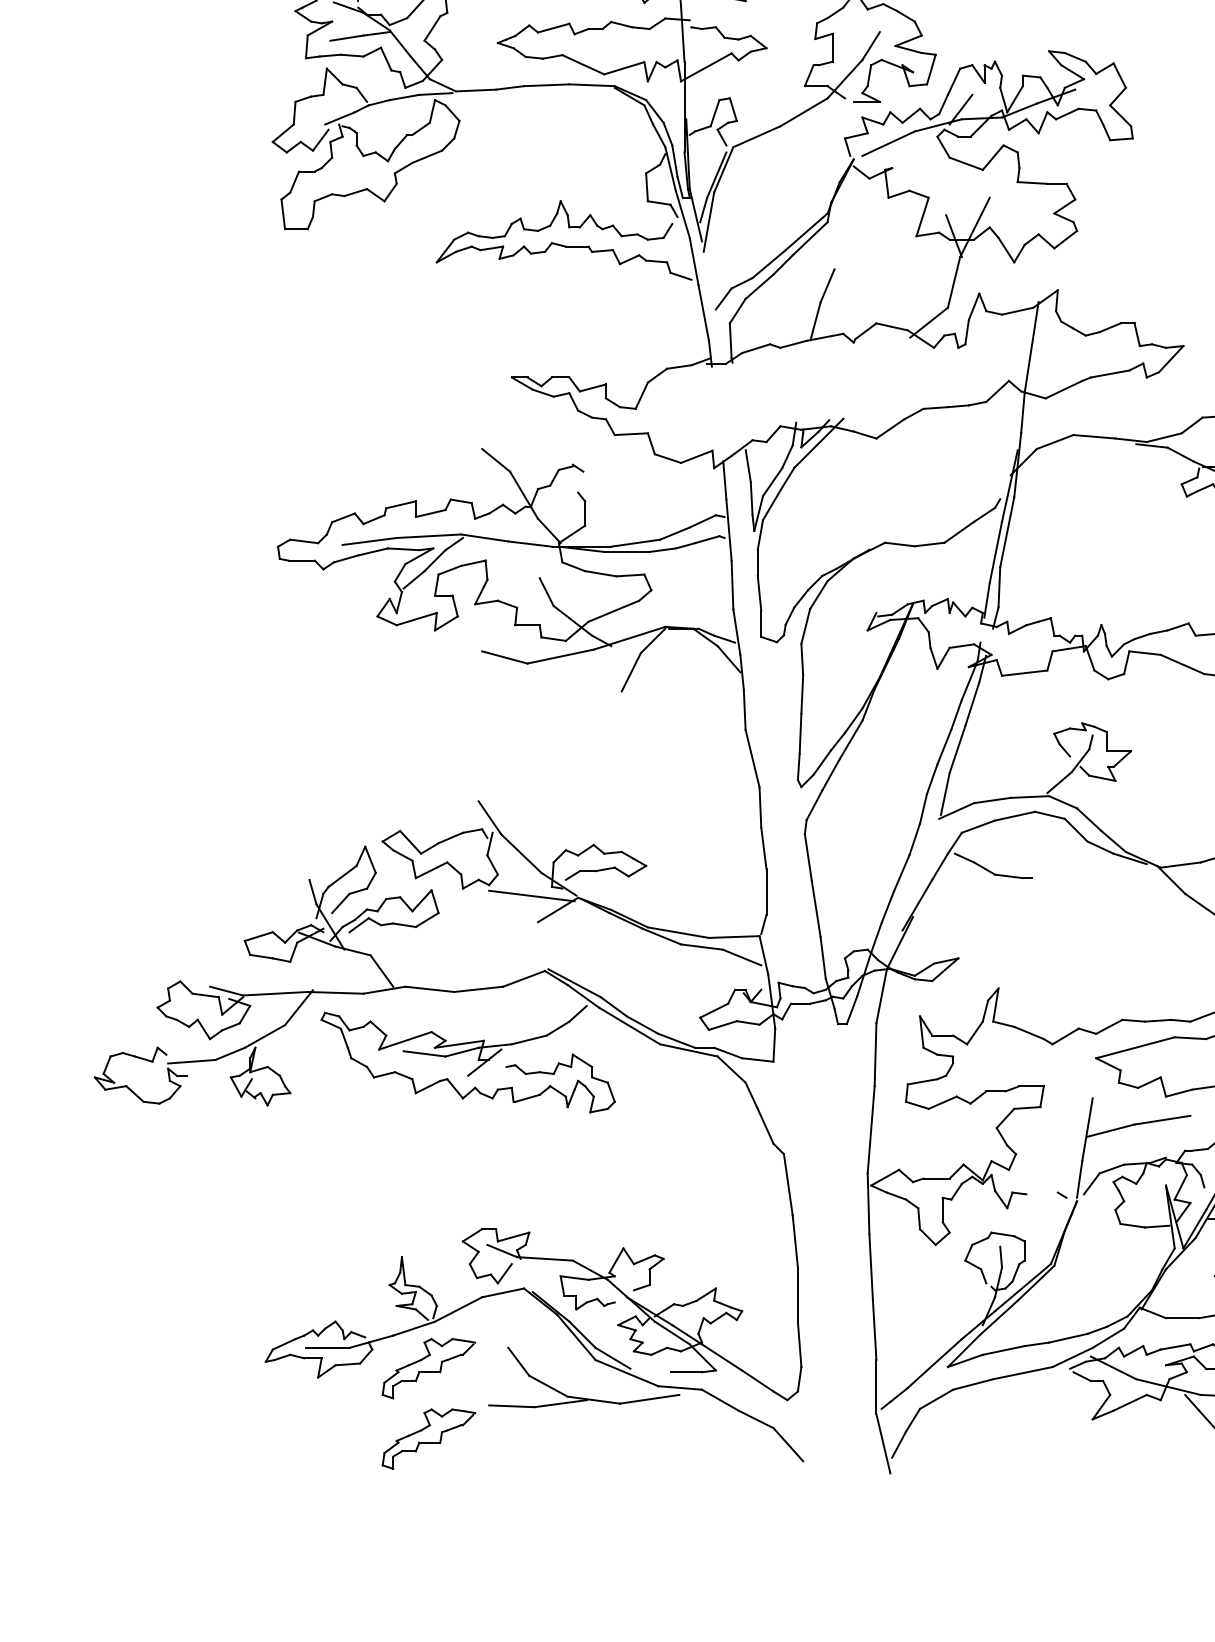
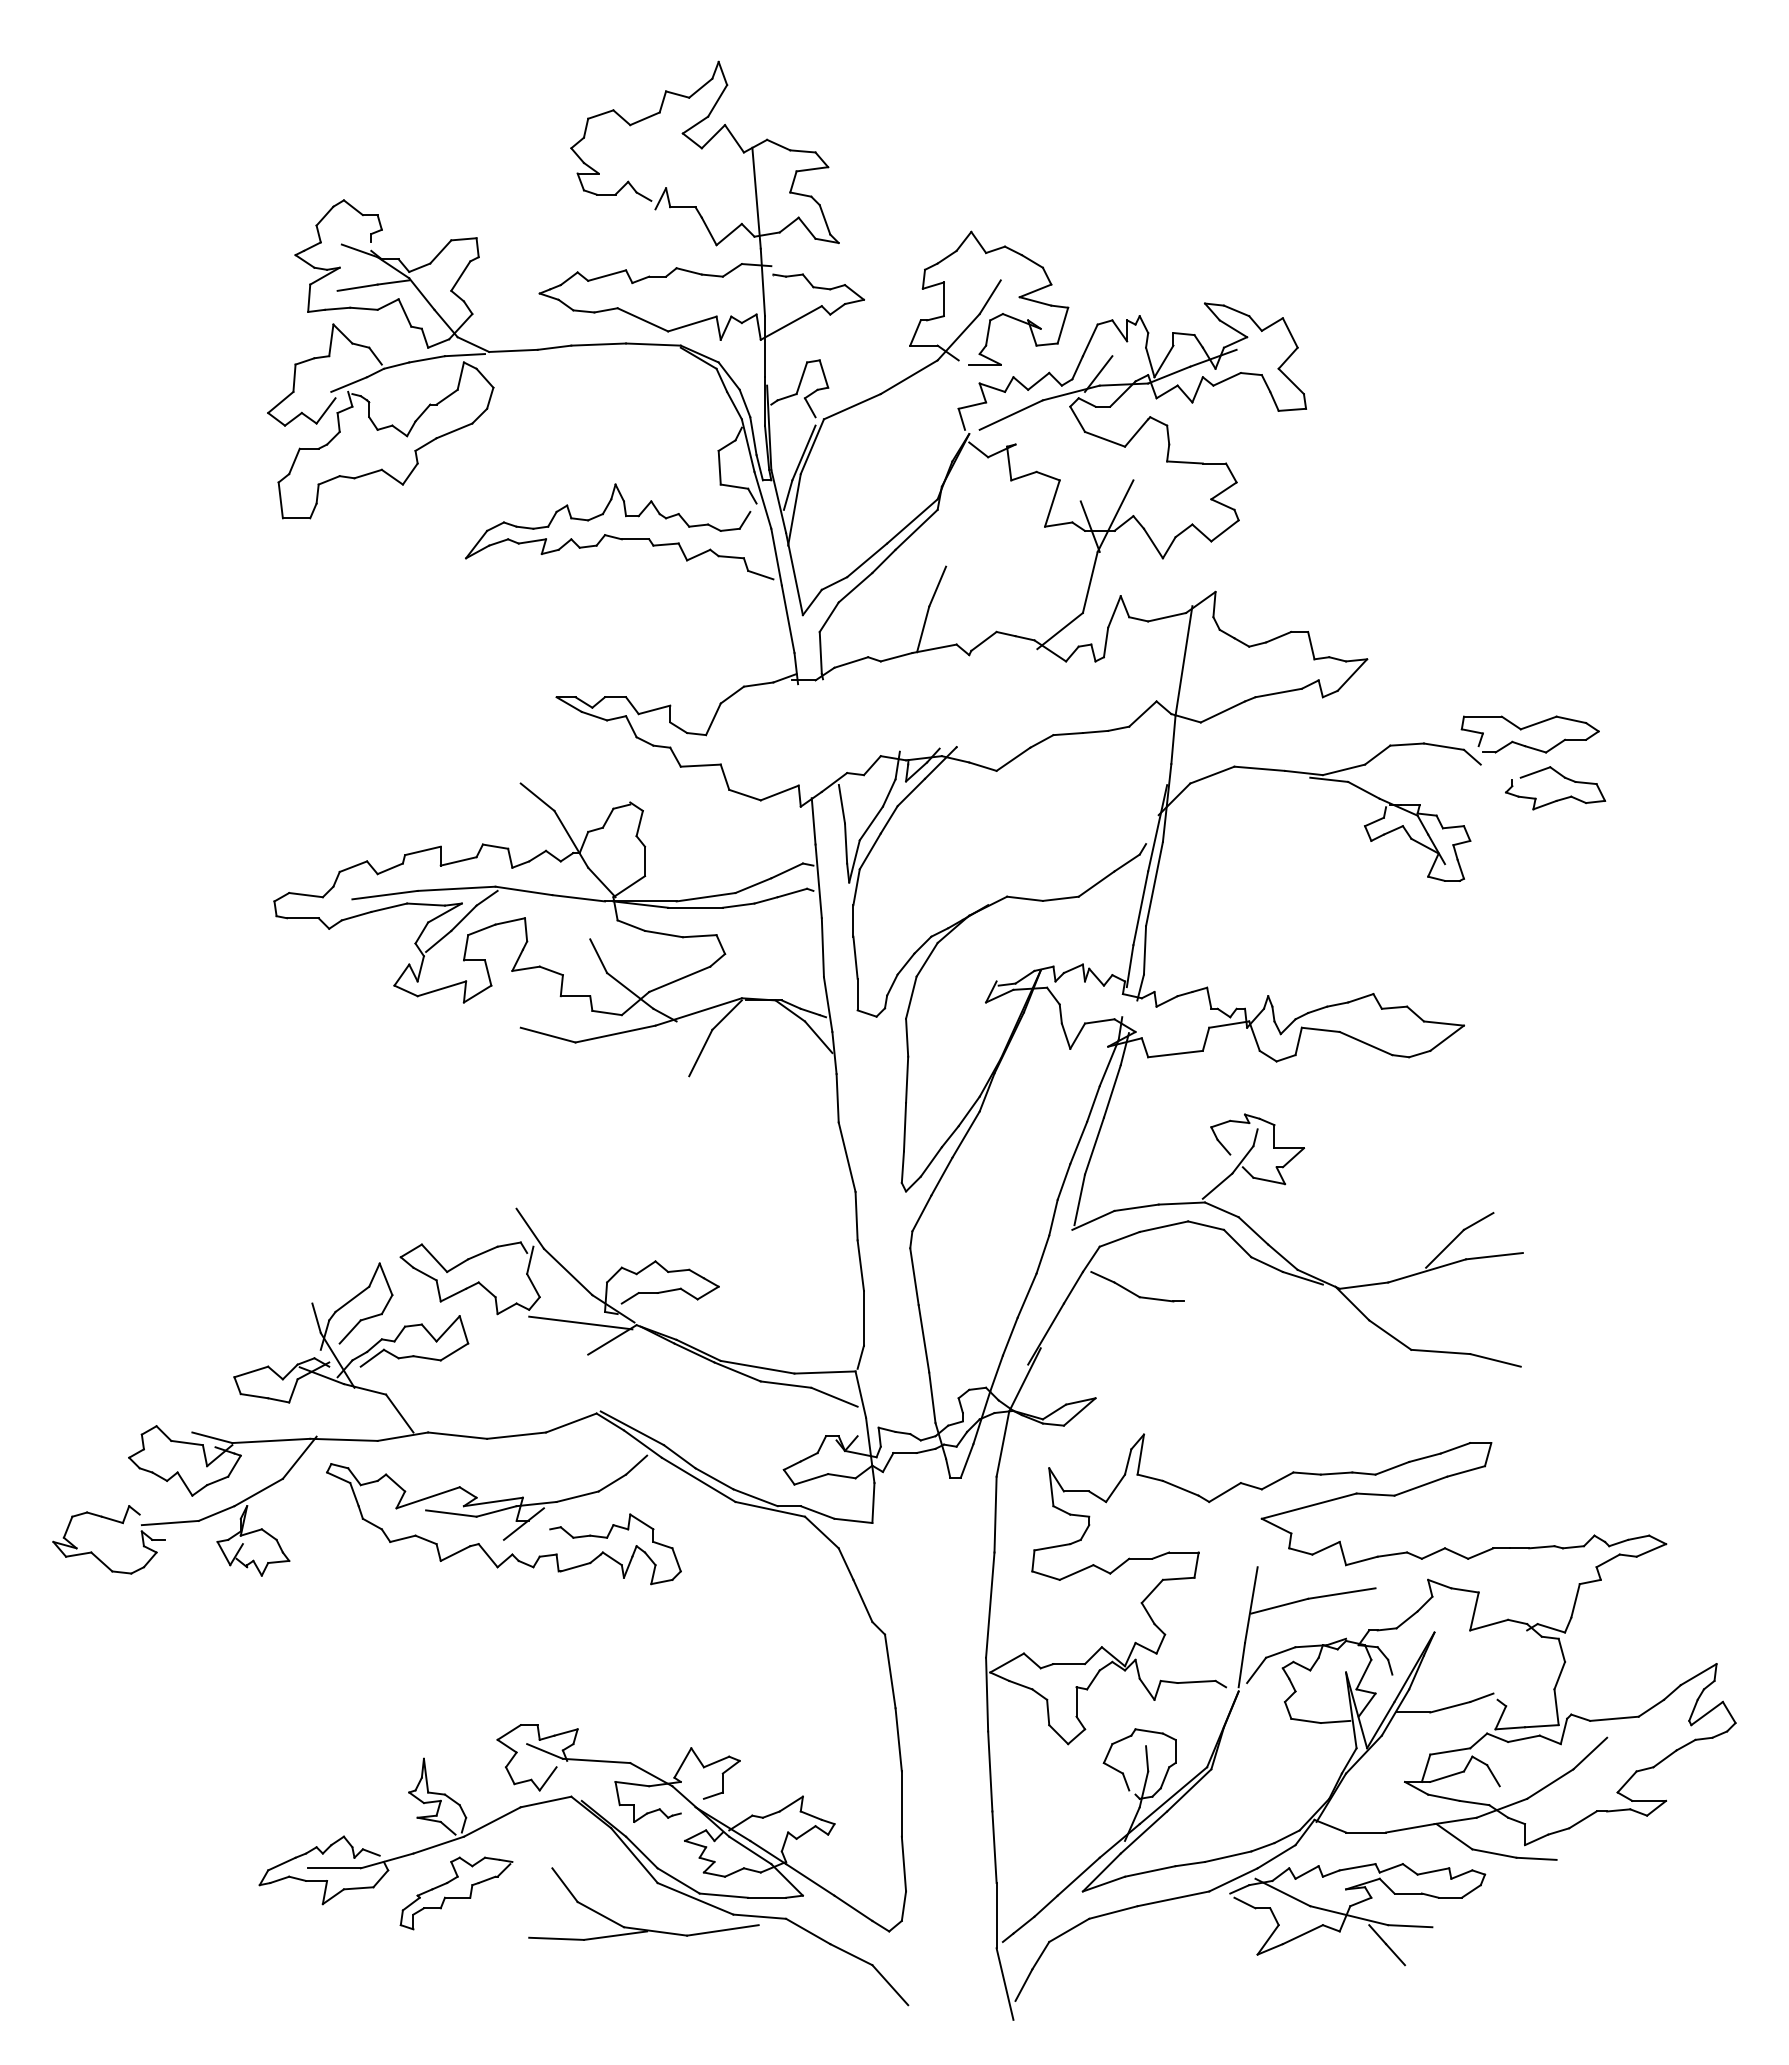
line: (708, 275) -> (794, 574), added
line: (580, 482) -> (639, 823), added
line: (1042, 1193) -> (1196, 1681), added
line: (650, 1370) -> (723, 1895), added
part: (428, 1439) -> (456, 1978), removed

